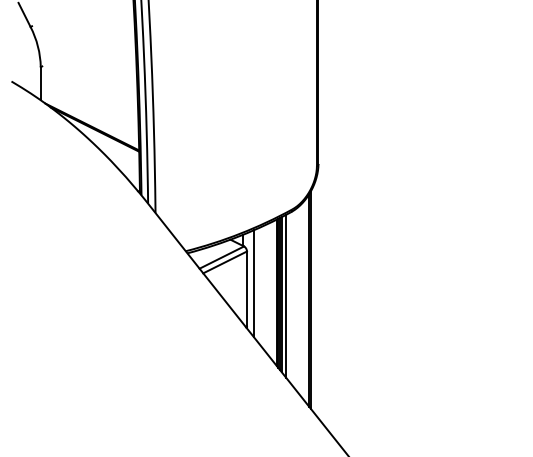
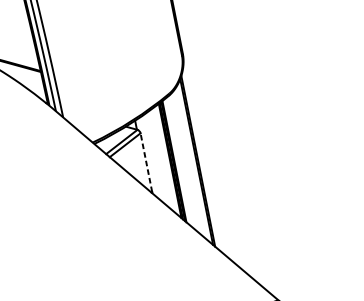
line: (253, 283) -> (150, 157), removed
line: (246, 289) -> (146, 163), solid -> dashed
line: (286, 295) -> (178, 161), removed

